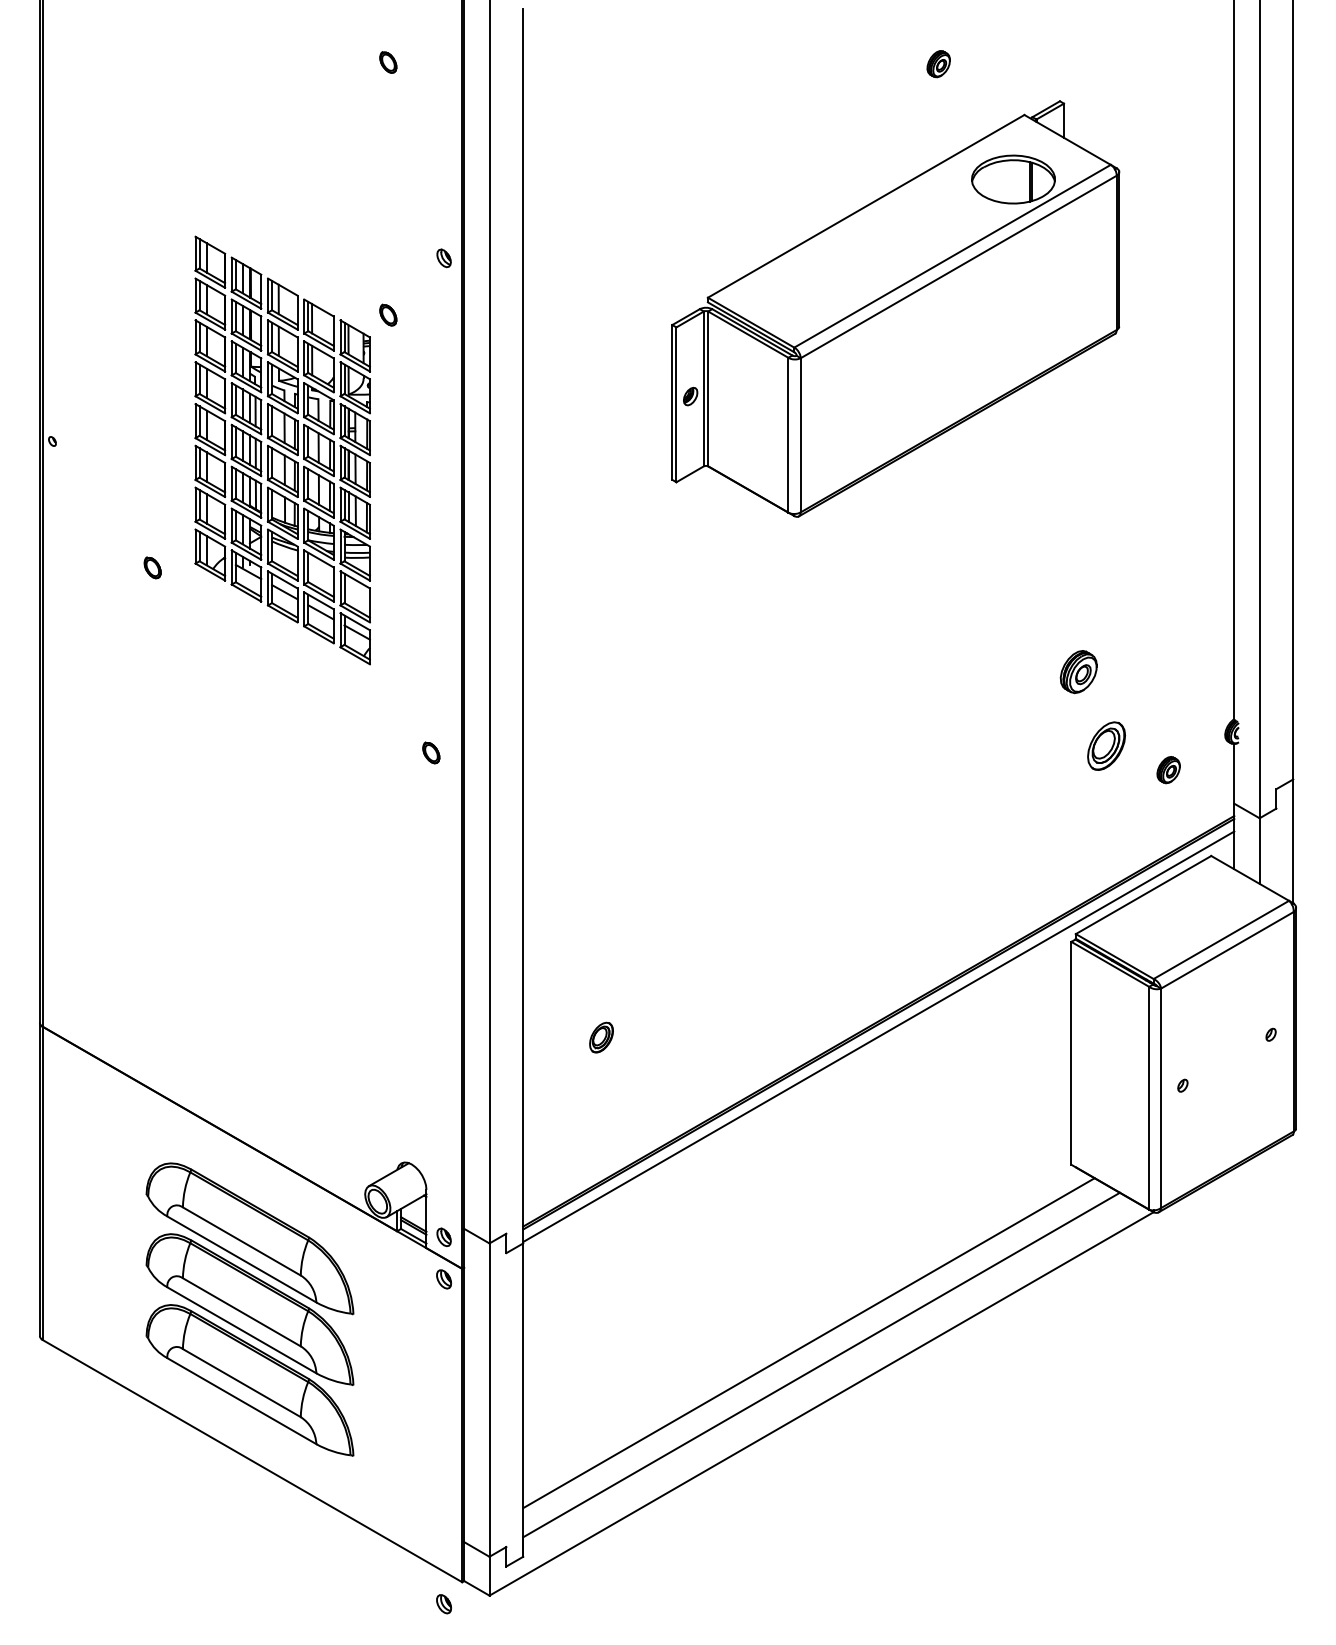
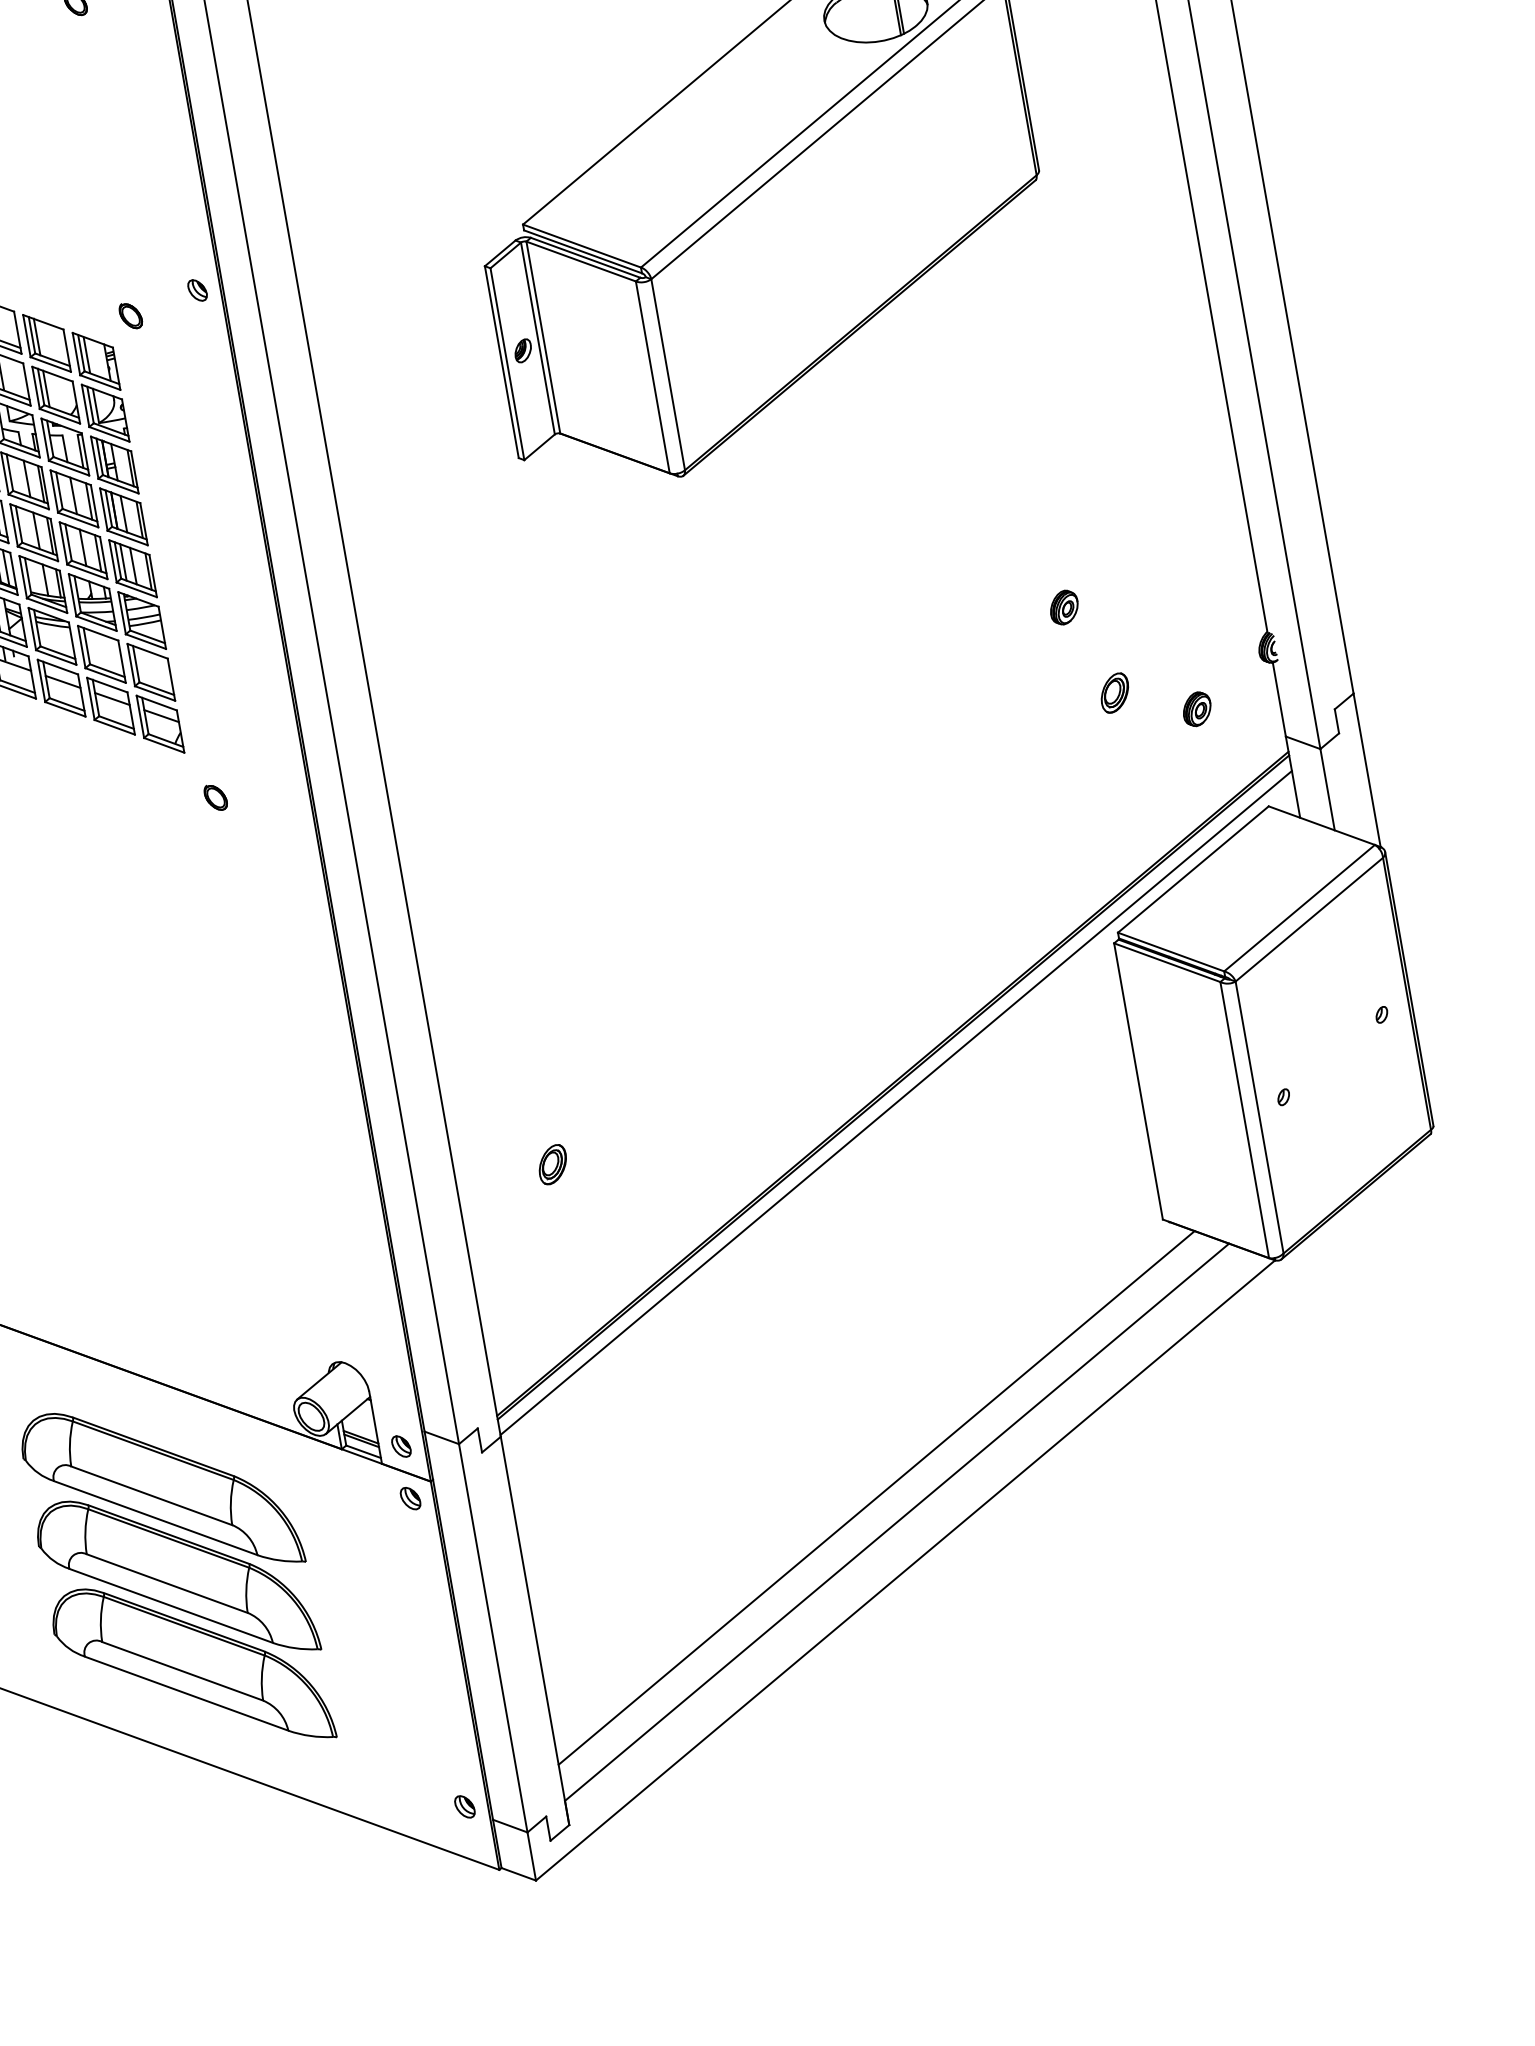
part: (443, 258) -> (196, 290), moved
part: (1078, 672) -> (1064, 608), size x0.62
part: (1106, 745) -> (1114, 692), size x0.62
part: (431, 752) -> (215, 797), moved
part: (443, 1604) -> (464, 1807), moved

